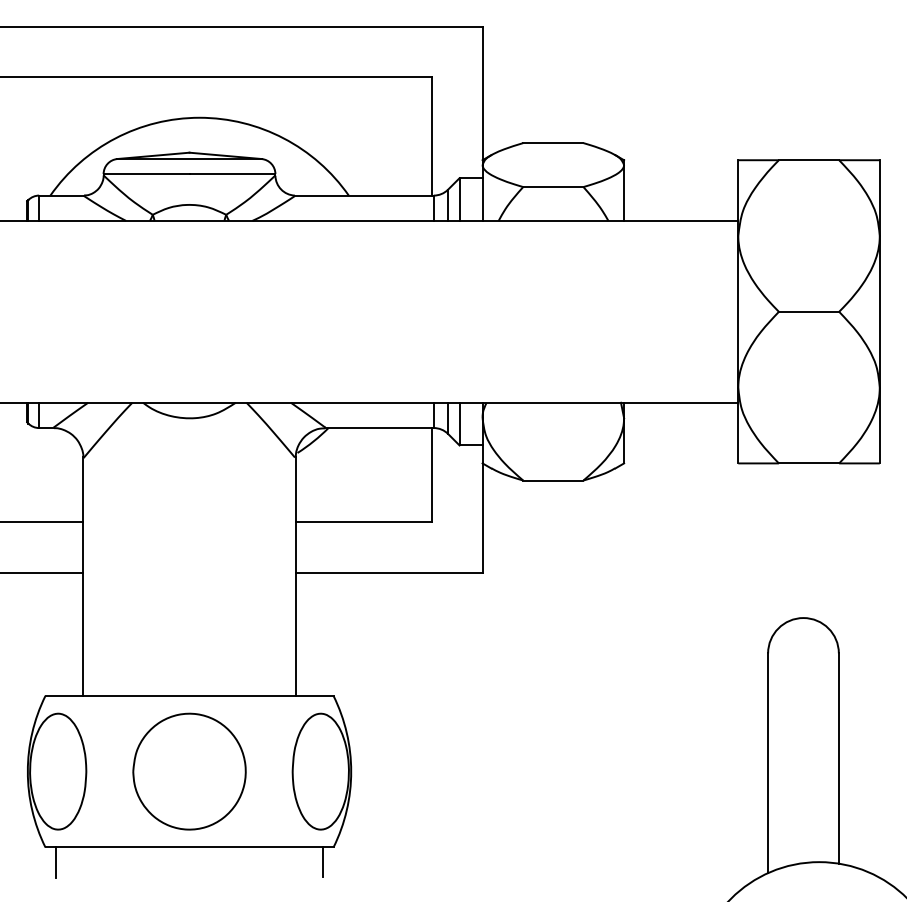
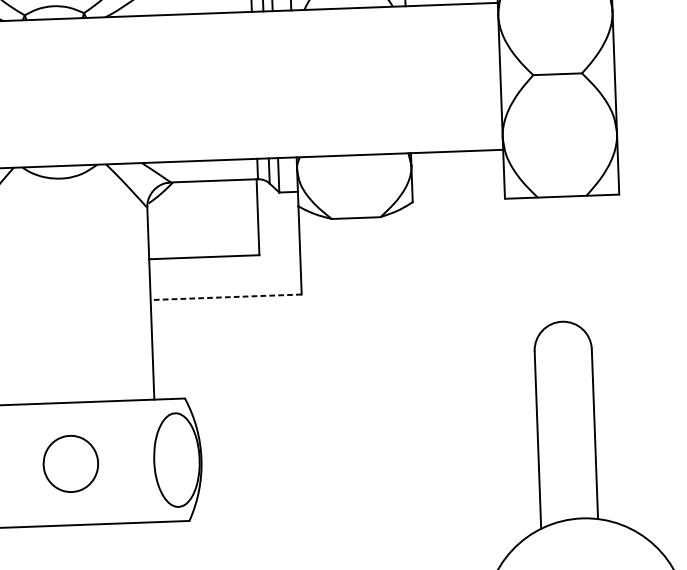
line: (388, 572) -> (225, 297), solid -> dashed
part: (189, 771) -> (70, 463), size x0.6
line: (323, 862) -> (181, 533), removed

